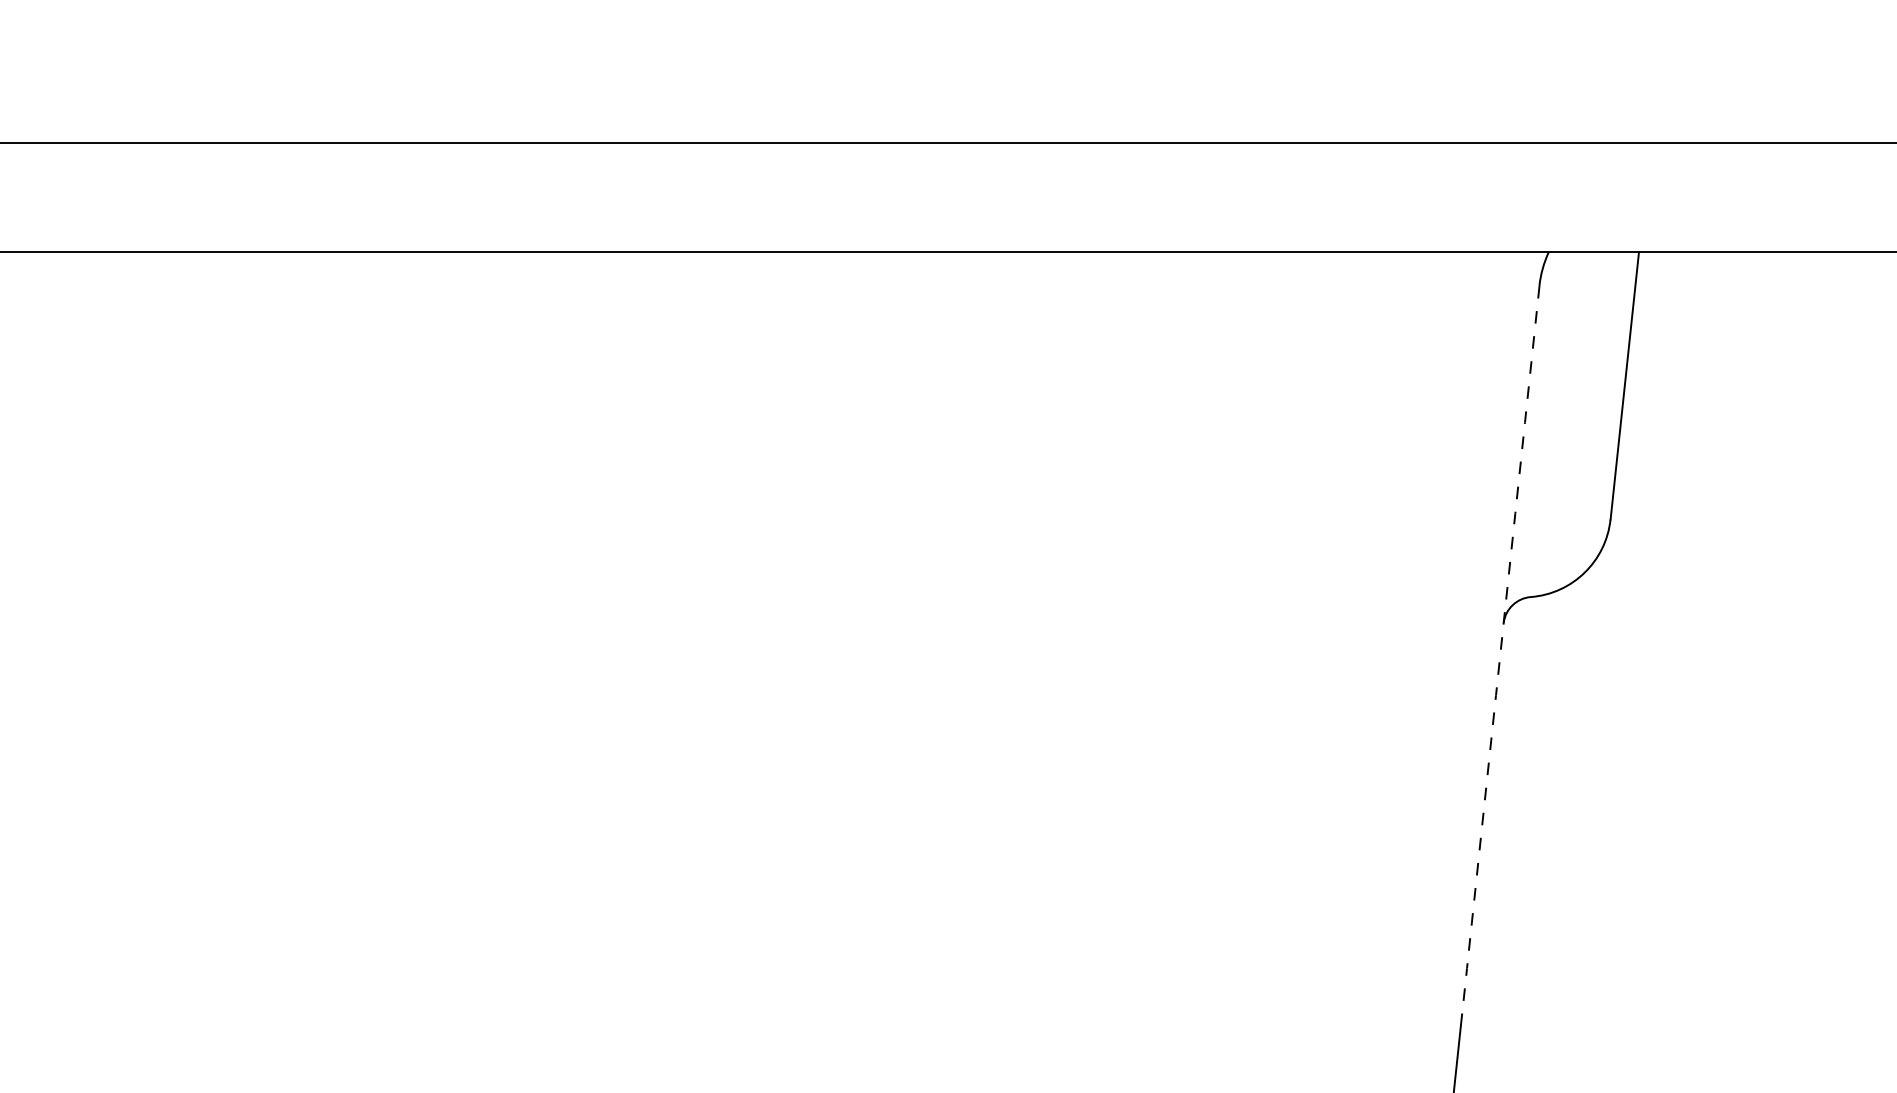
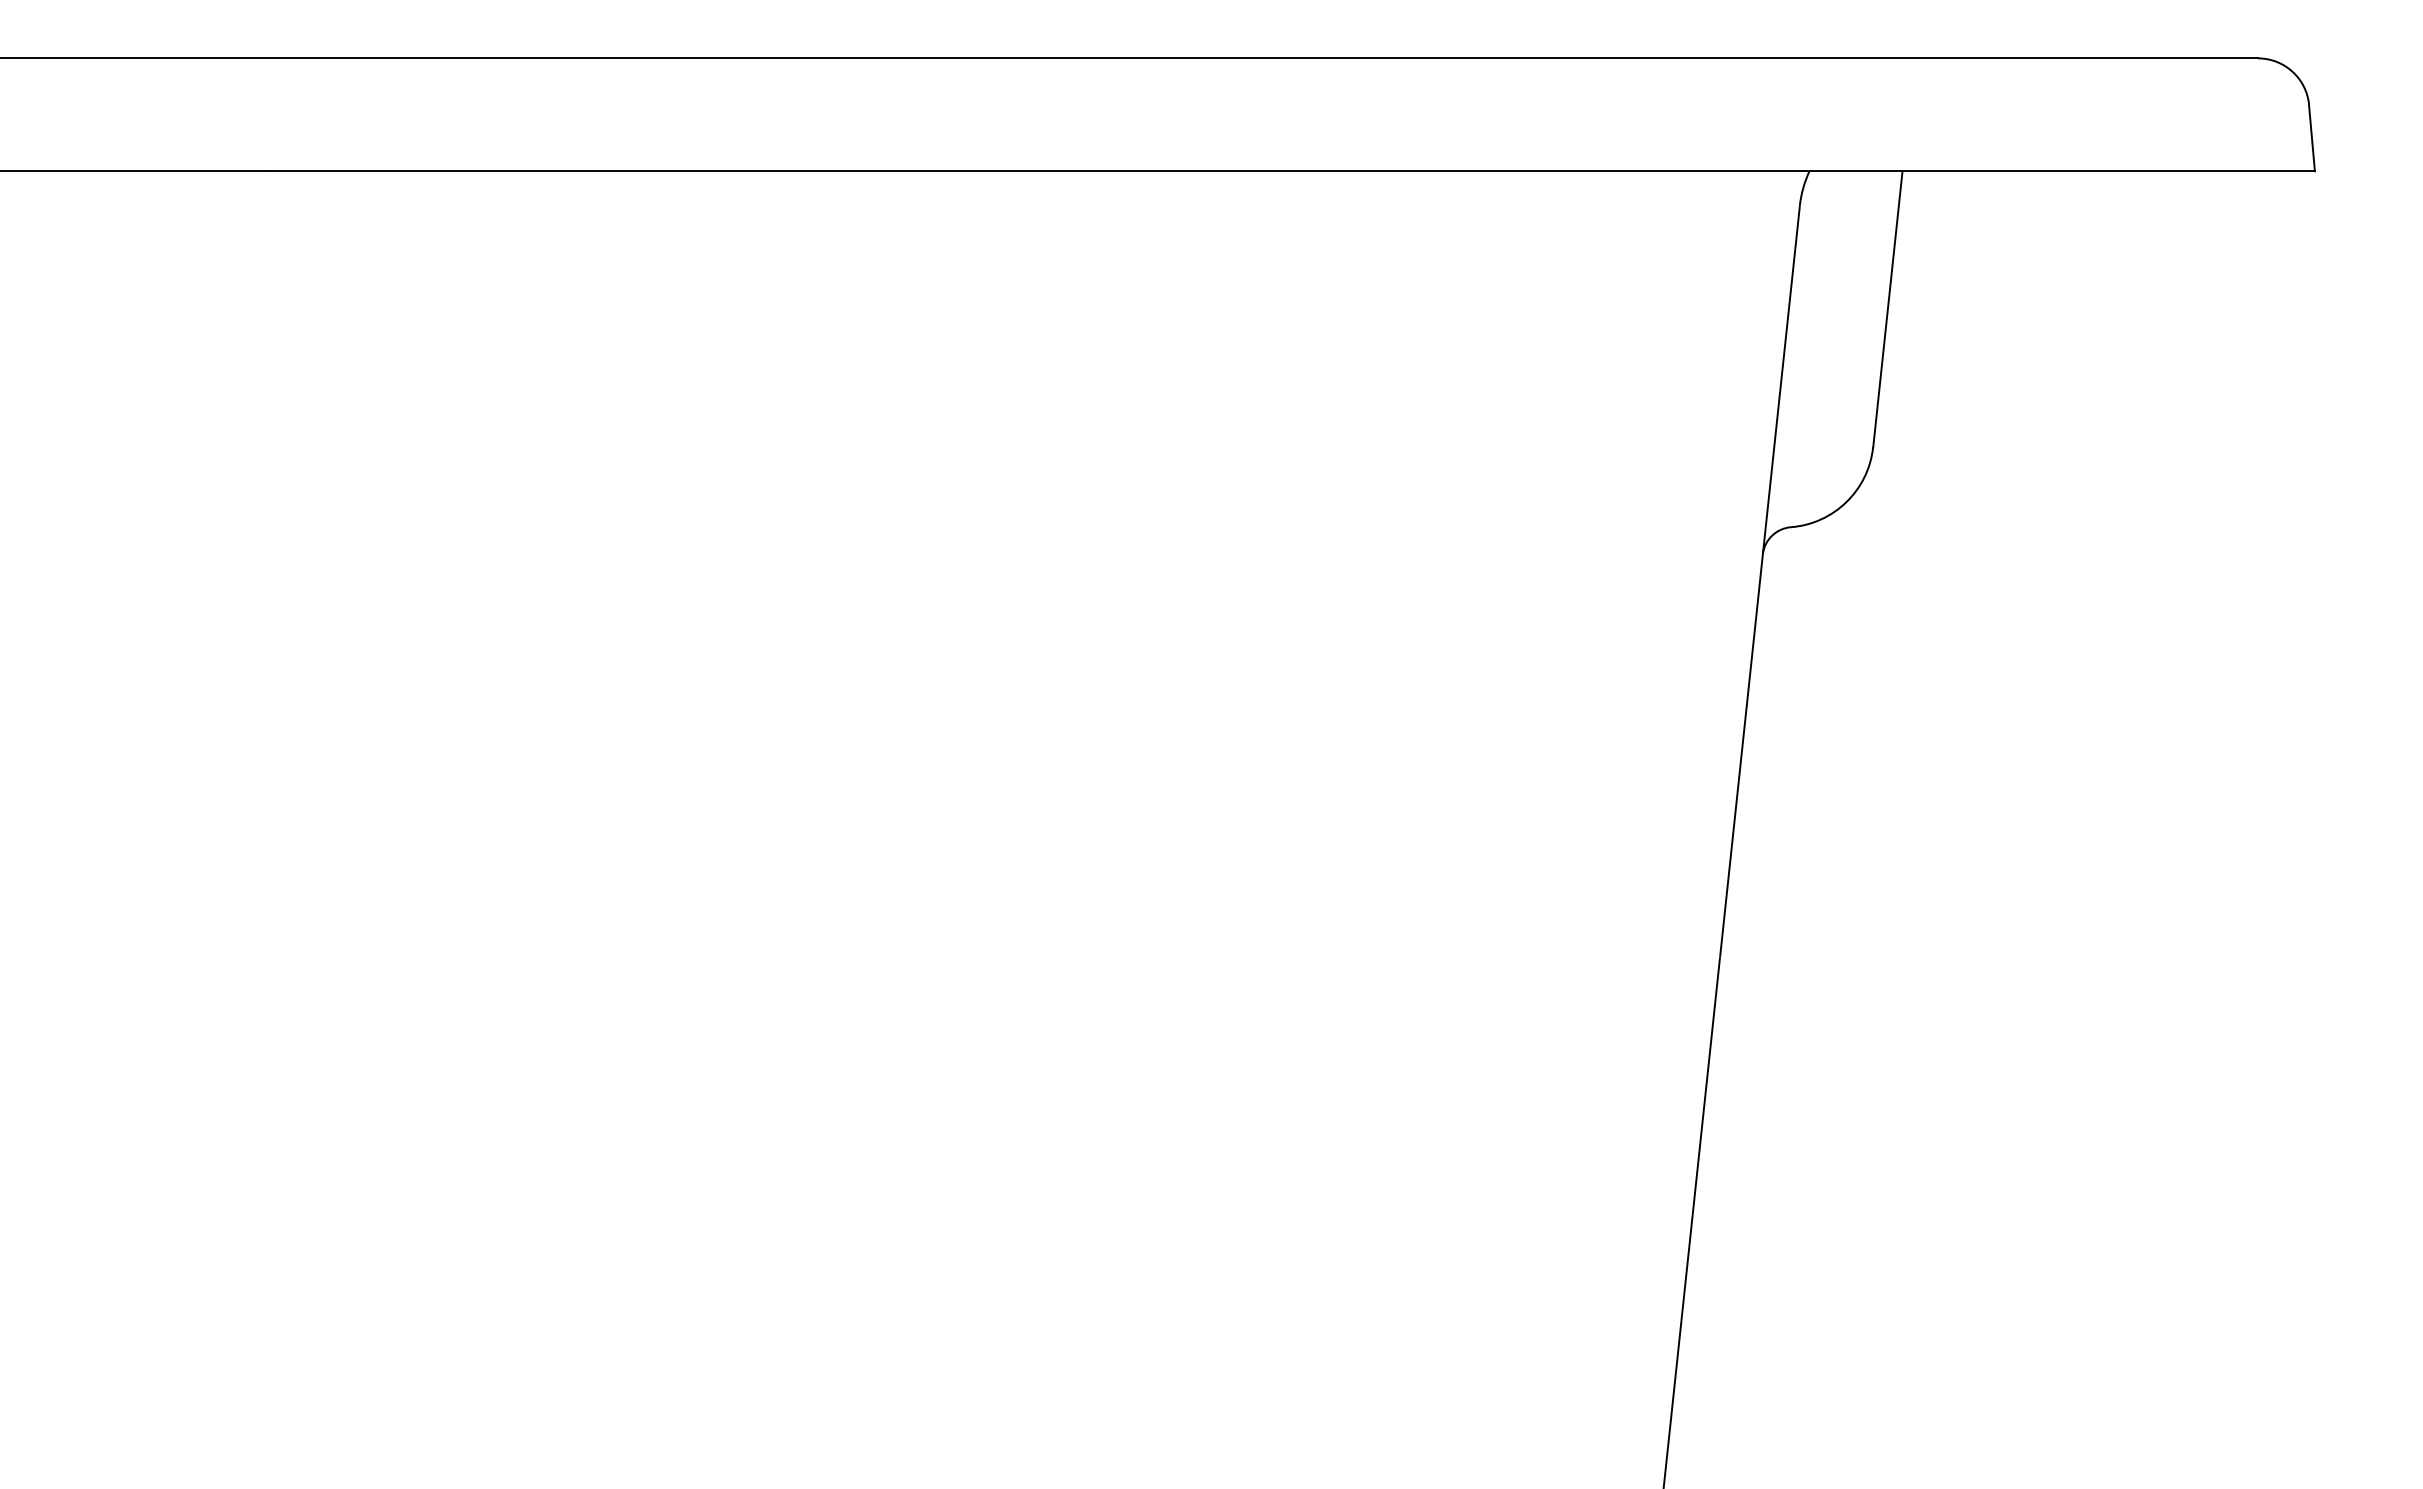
arc: (1500, 649) -> (1759, 581), dashed -> solid

